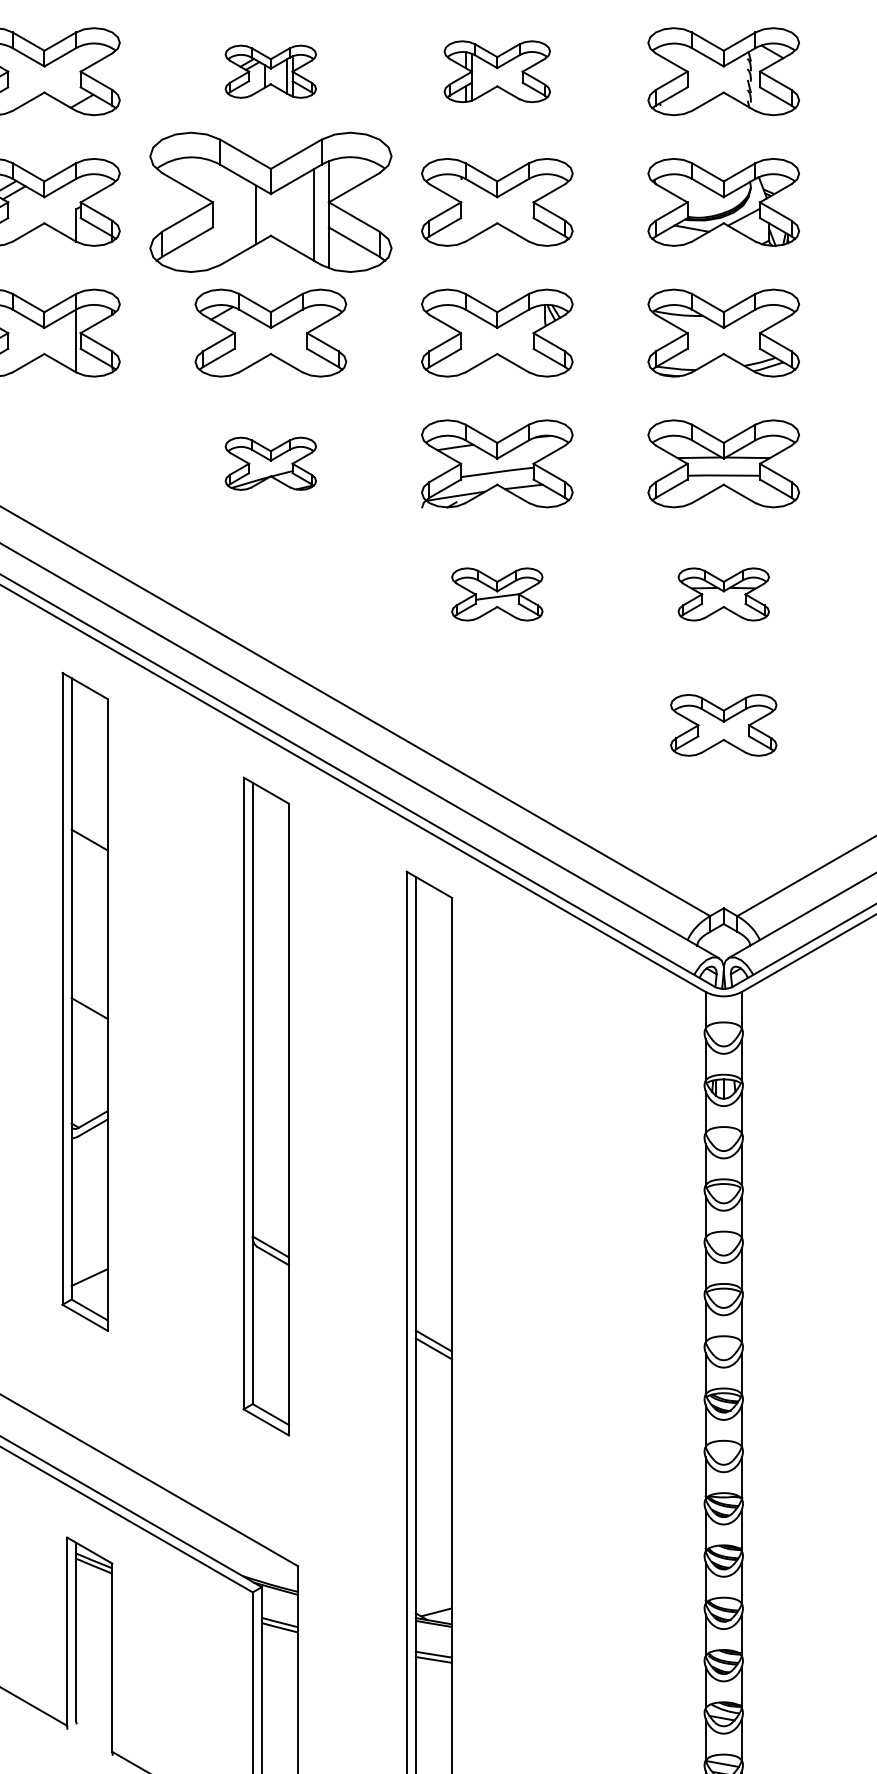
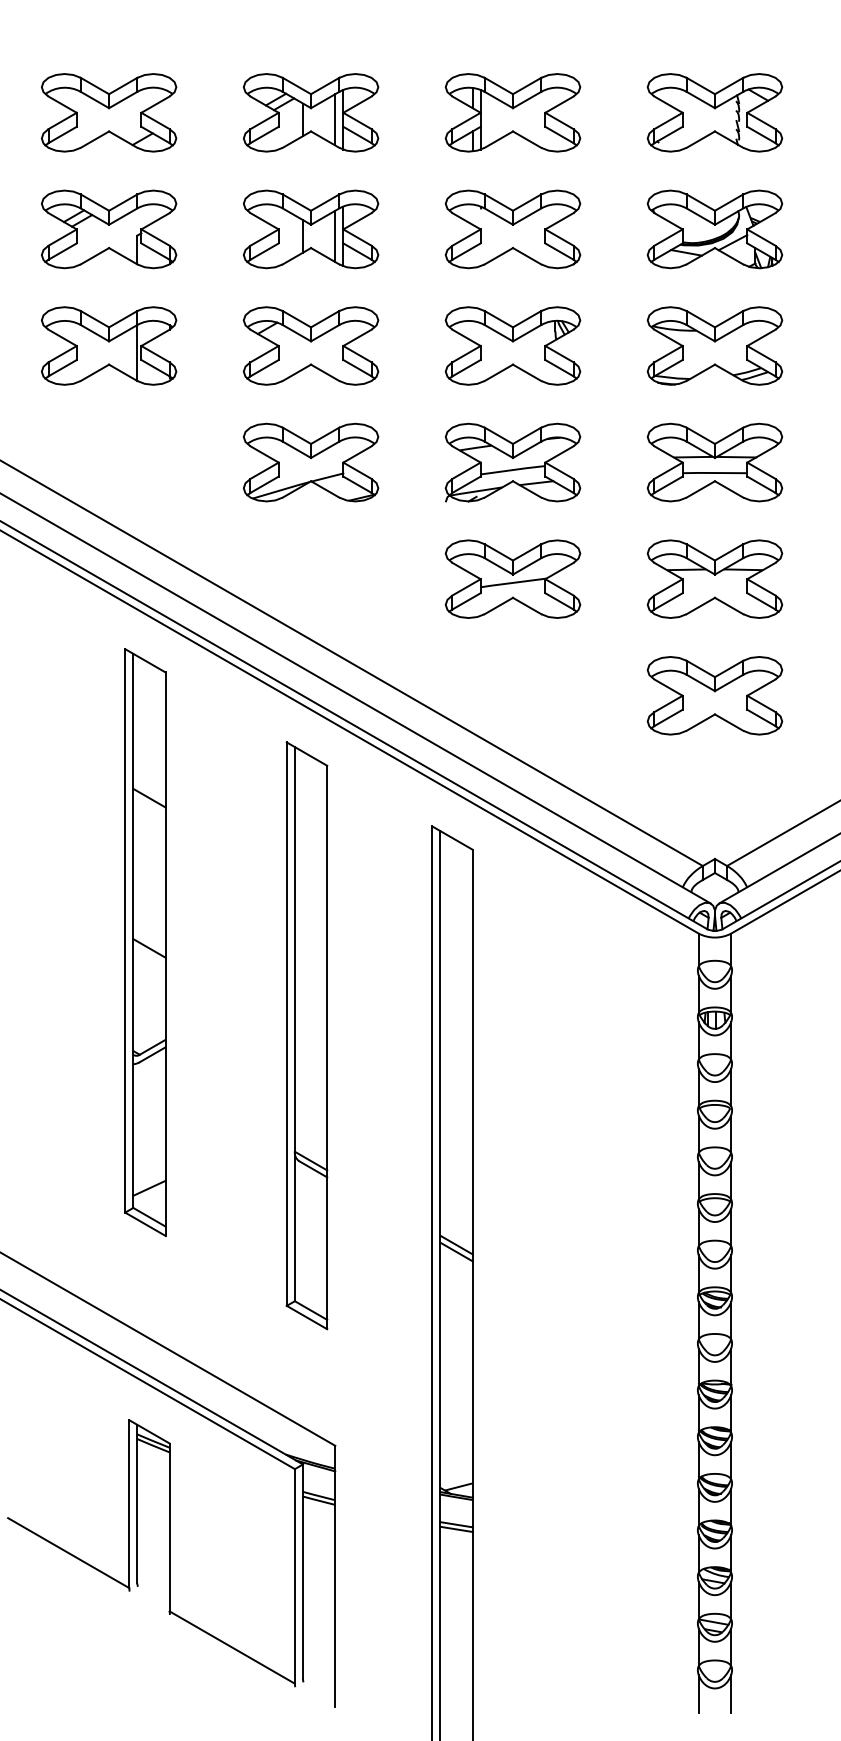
part: (270, 71) -> (310, 112), size x1.67
part: (496, 71) -> (512, 112), size x1.43
part: (270, 202) -> (310, 229), size x0.62
part: (270, 463) -> (310, 462), size x1.67
part: (496, 593) -> (512, 578), size x1.67
part: (723, 593) -> (714, 578), size x1.67
part: (723, 724) -> (714, 695), size x1.43

